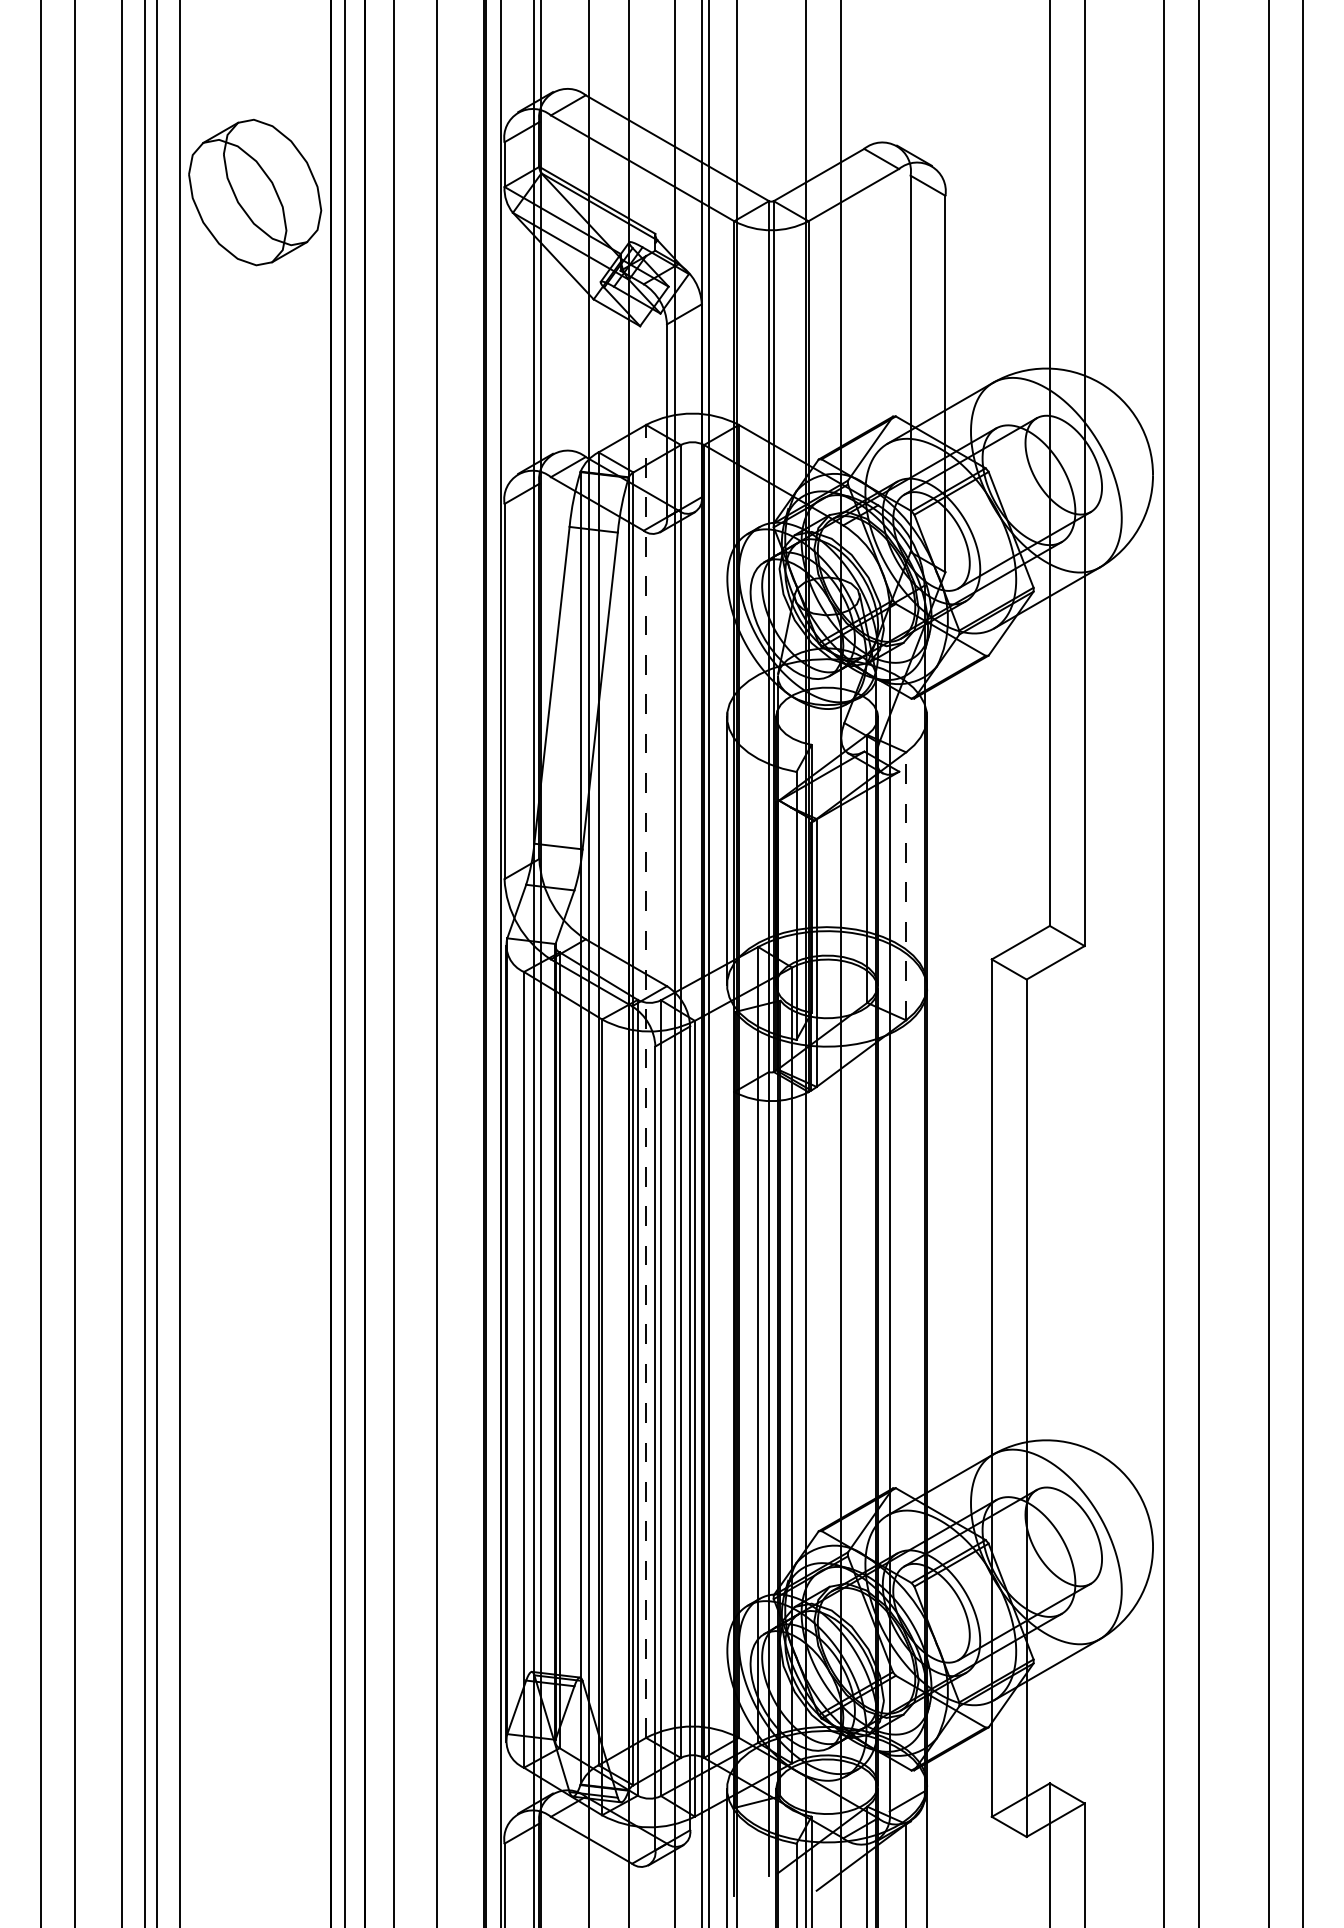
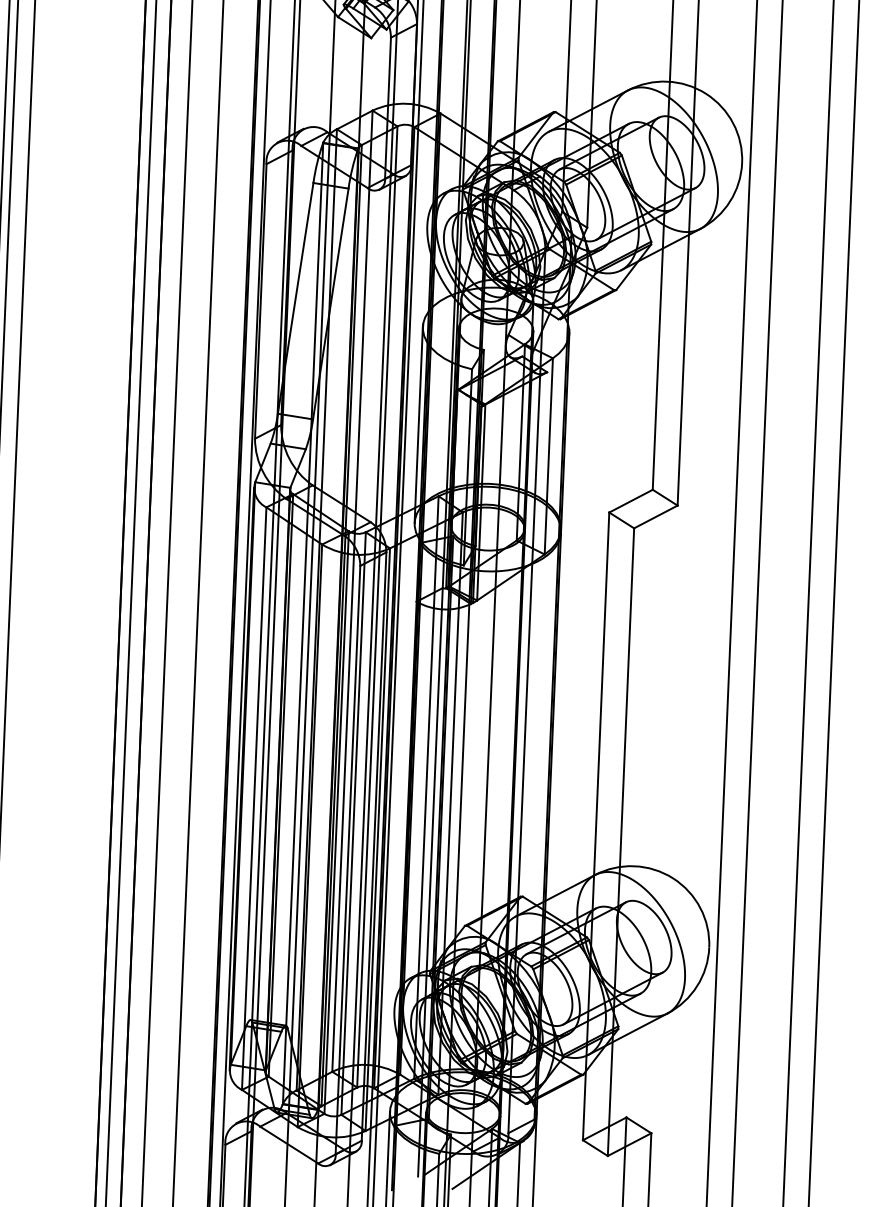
line: (906, 886) -> (549, 456), dashed -> solid
line: (646, 1080) -> (352, 590), dashed -> solid

